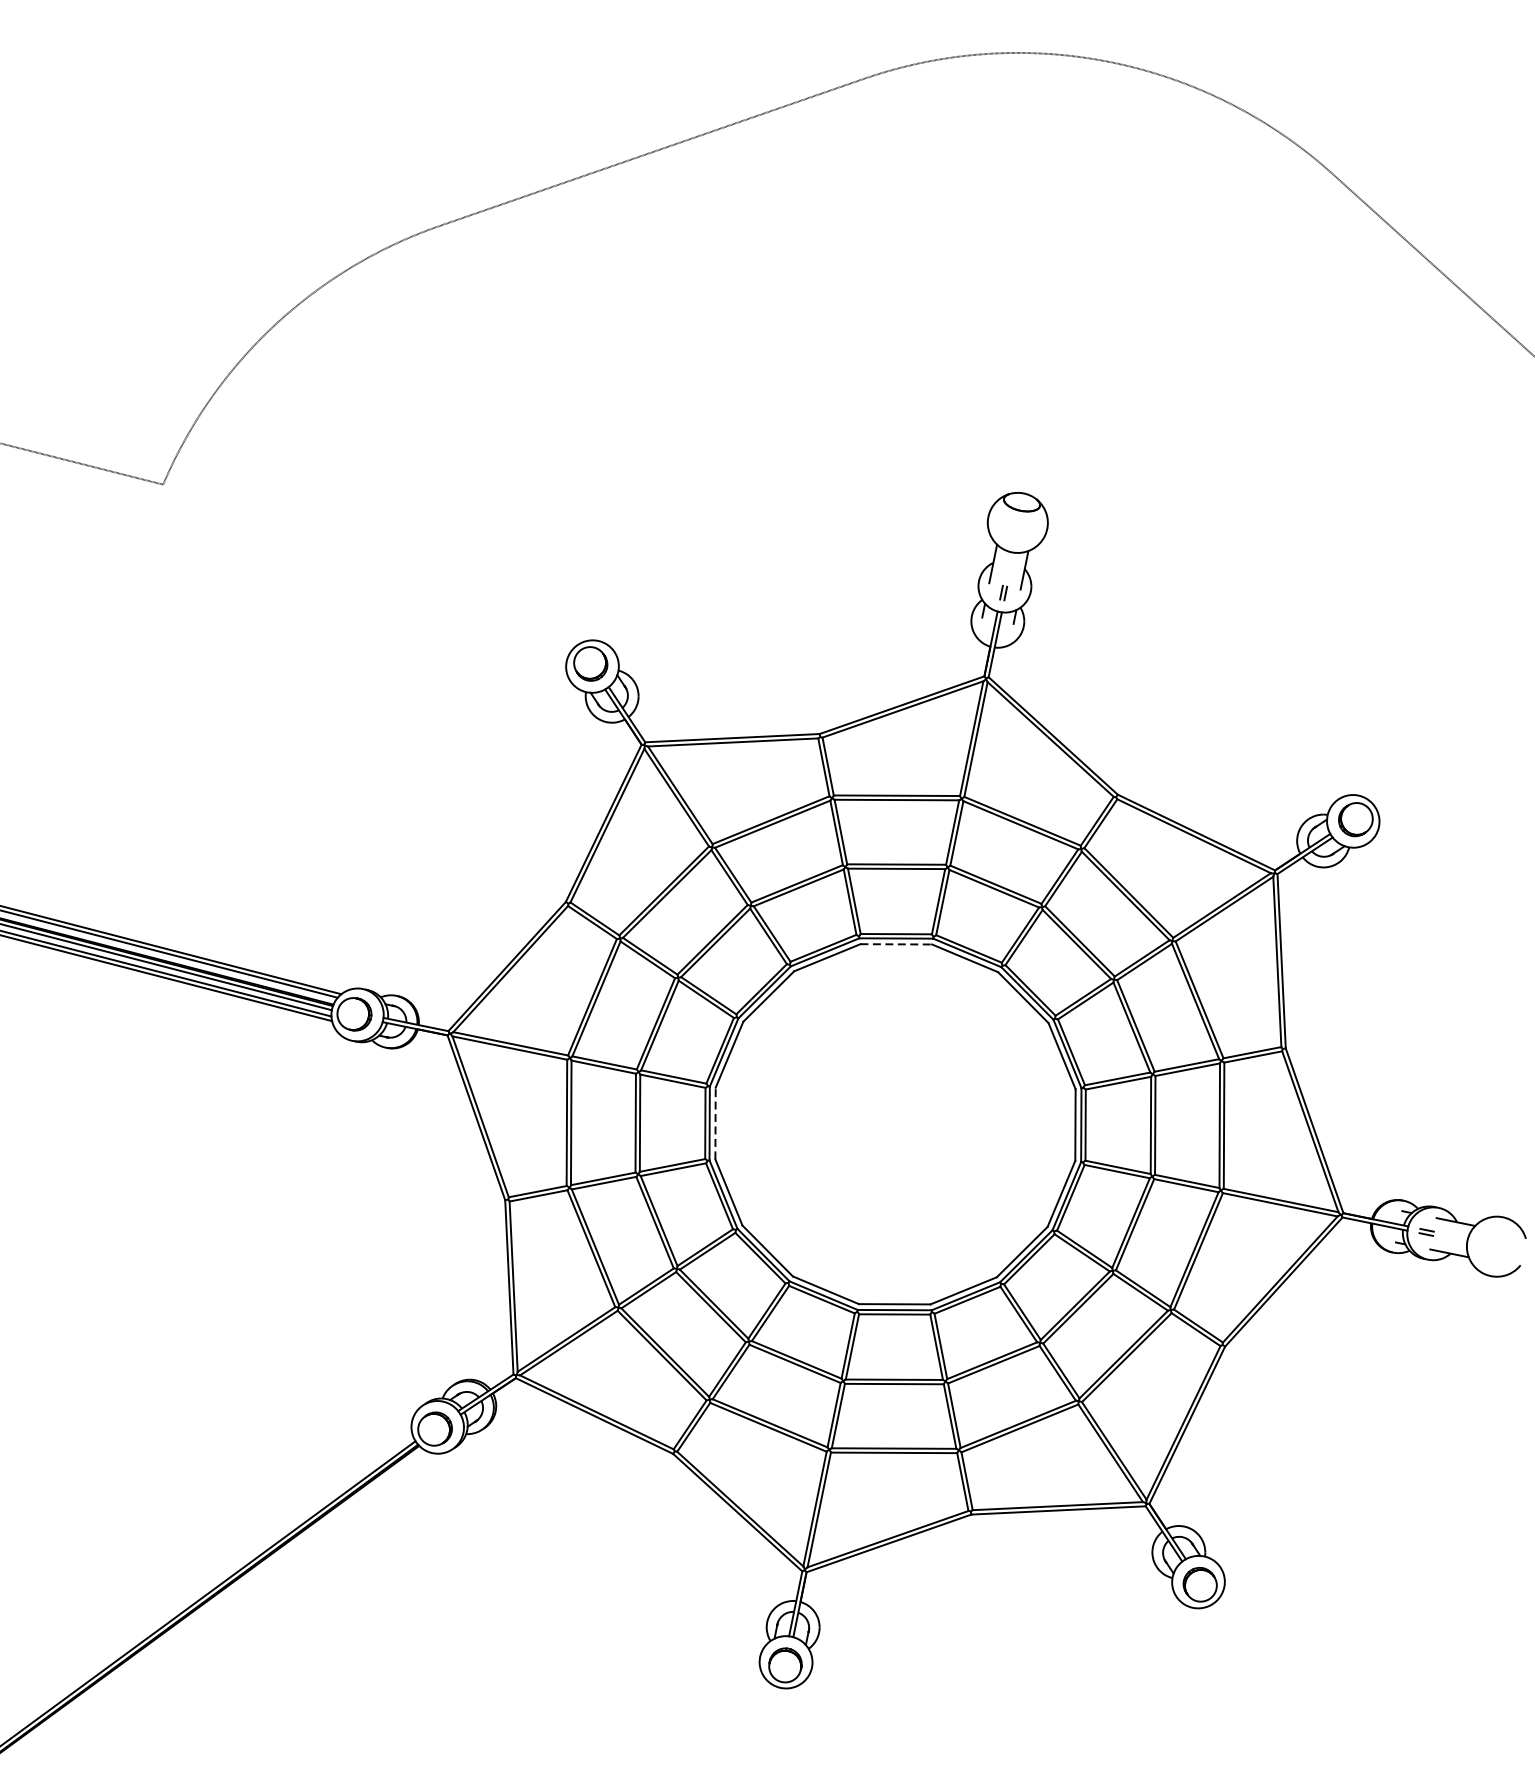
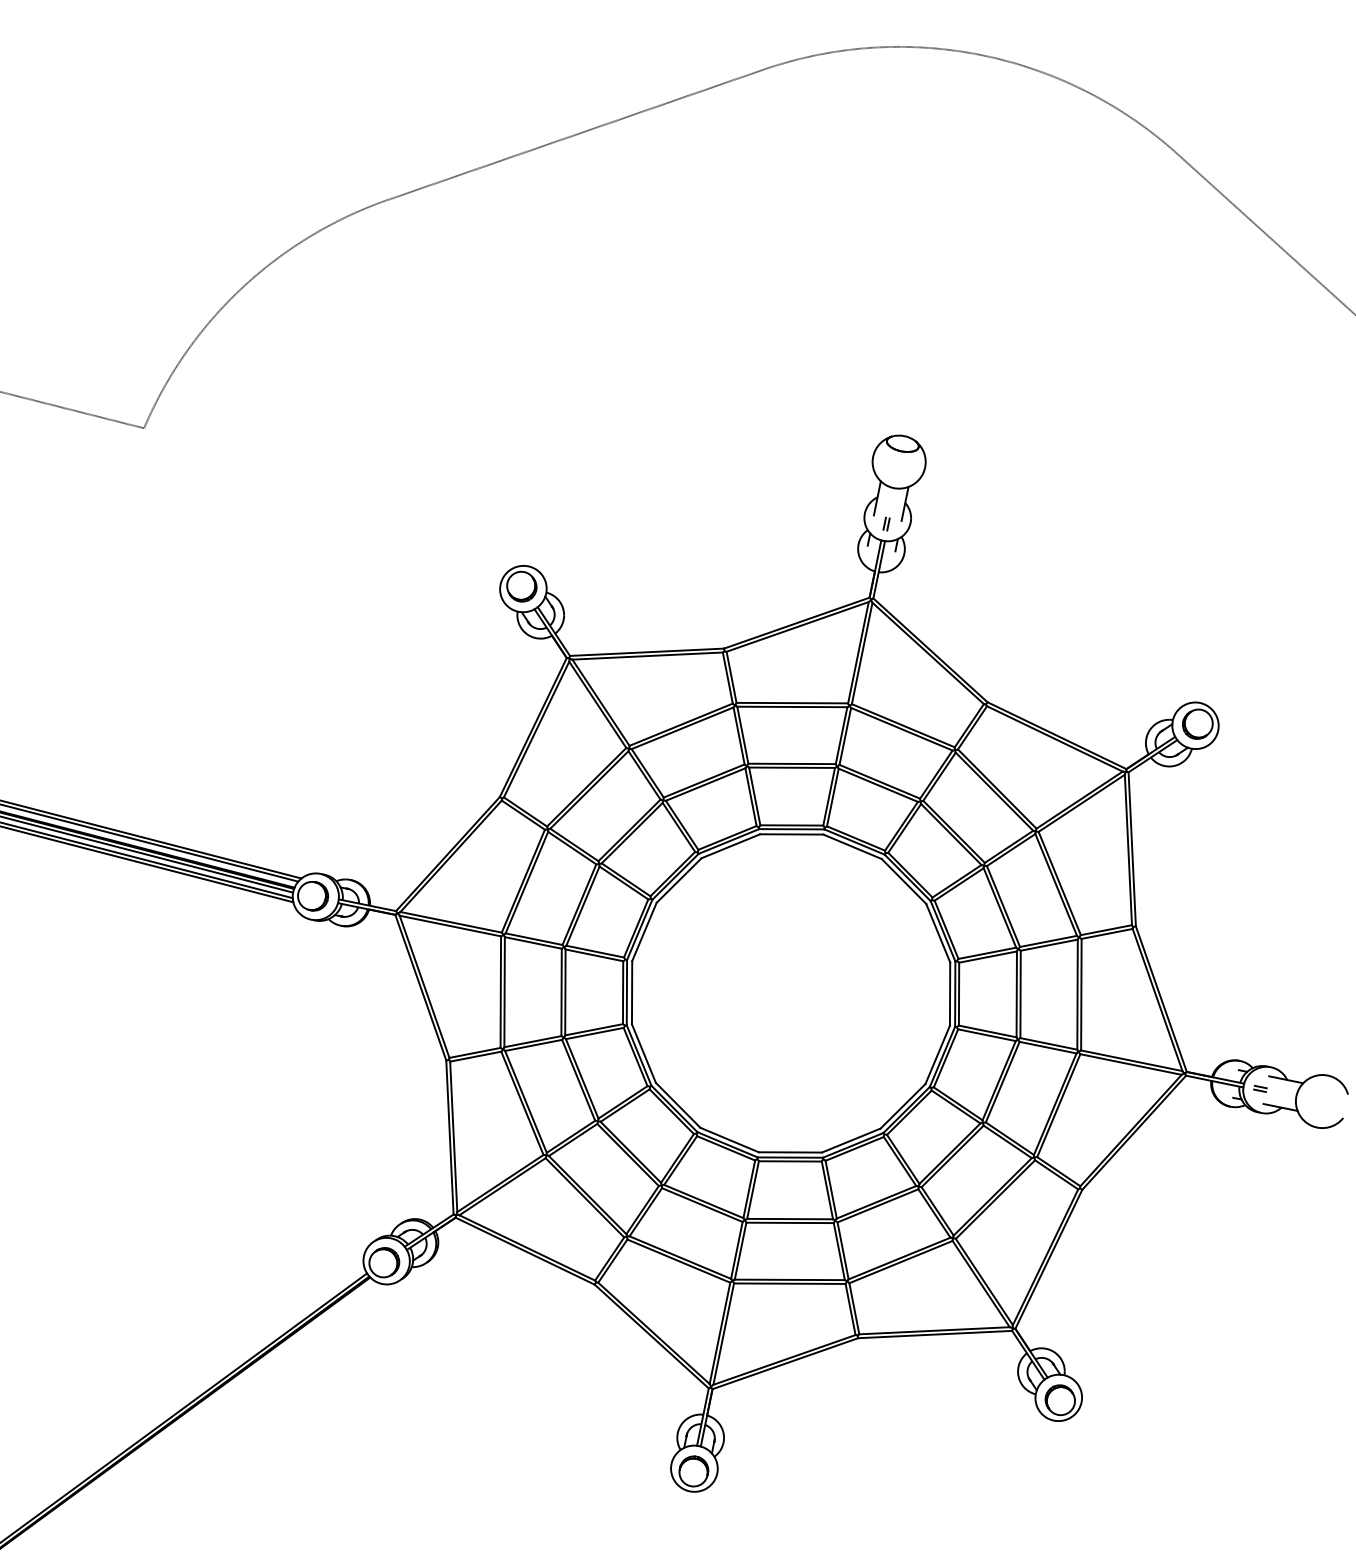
line: (895, 944) -> (791, 834), dashed -> solid
line: (715, 1123) -> (632, 992), dashed -> solid

